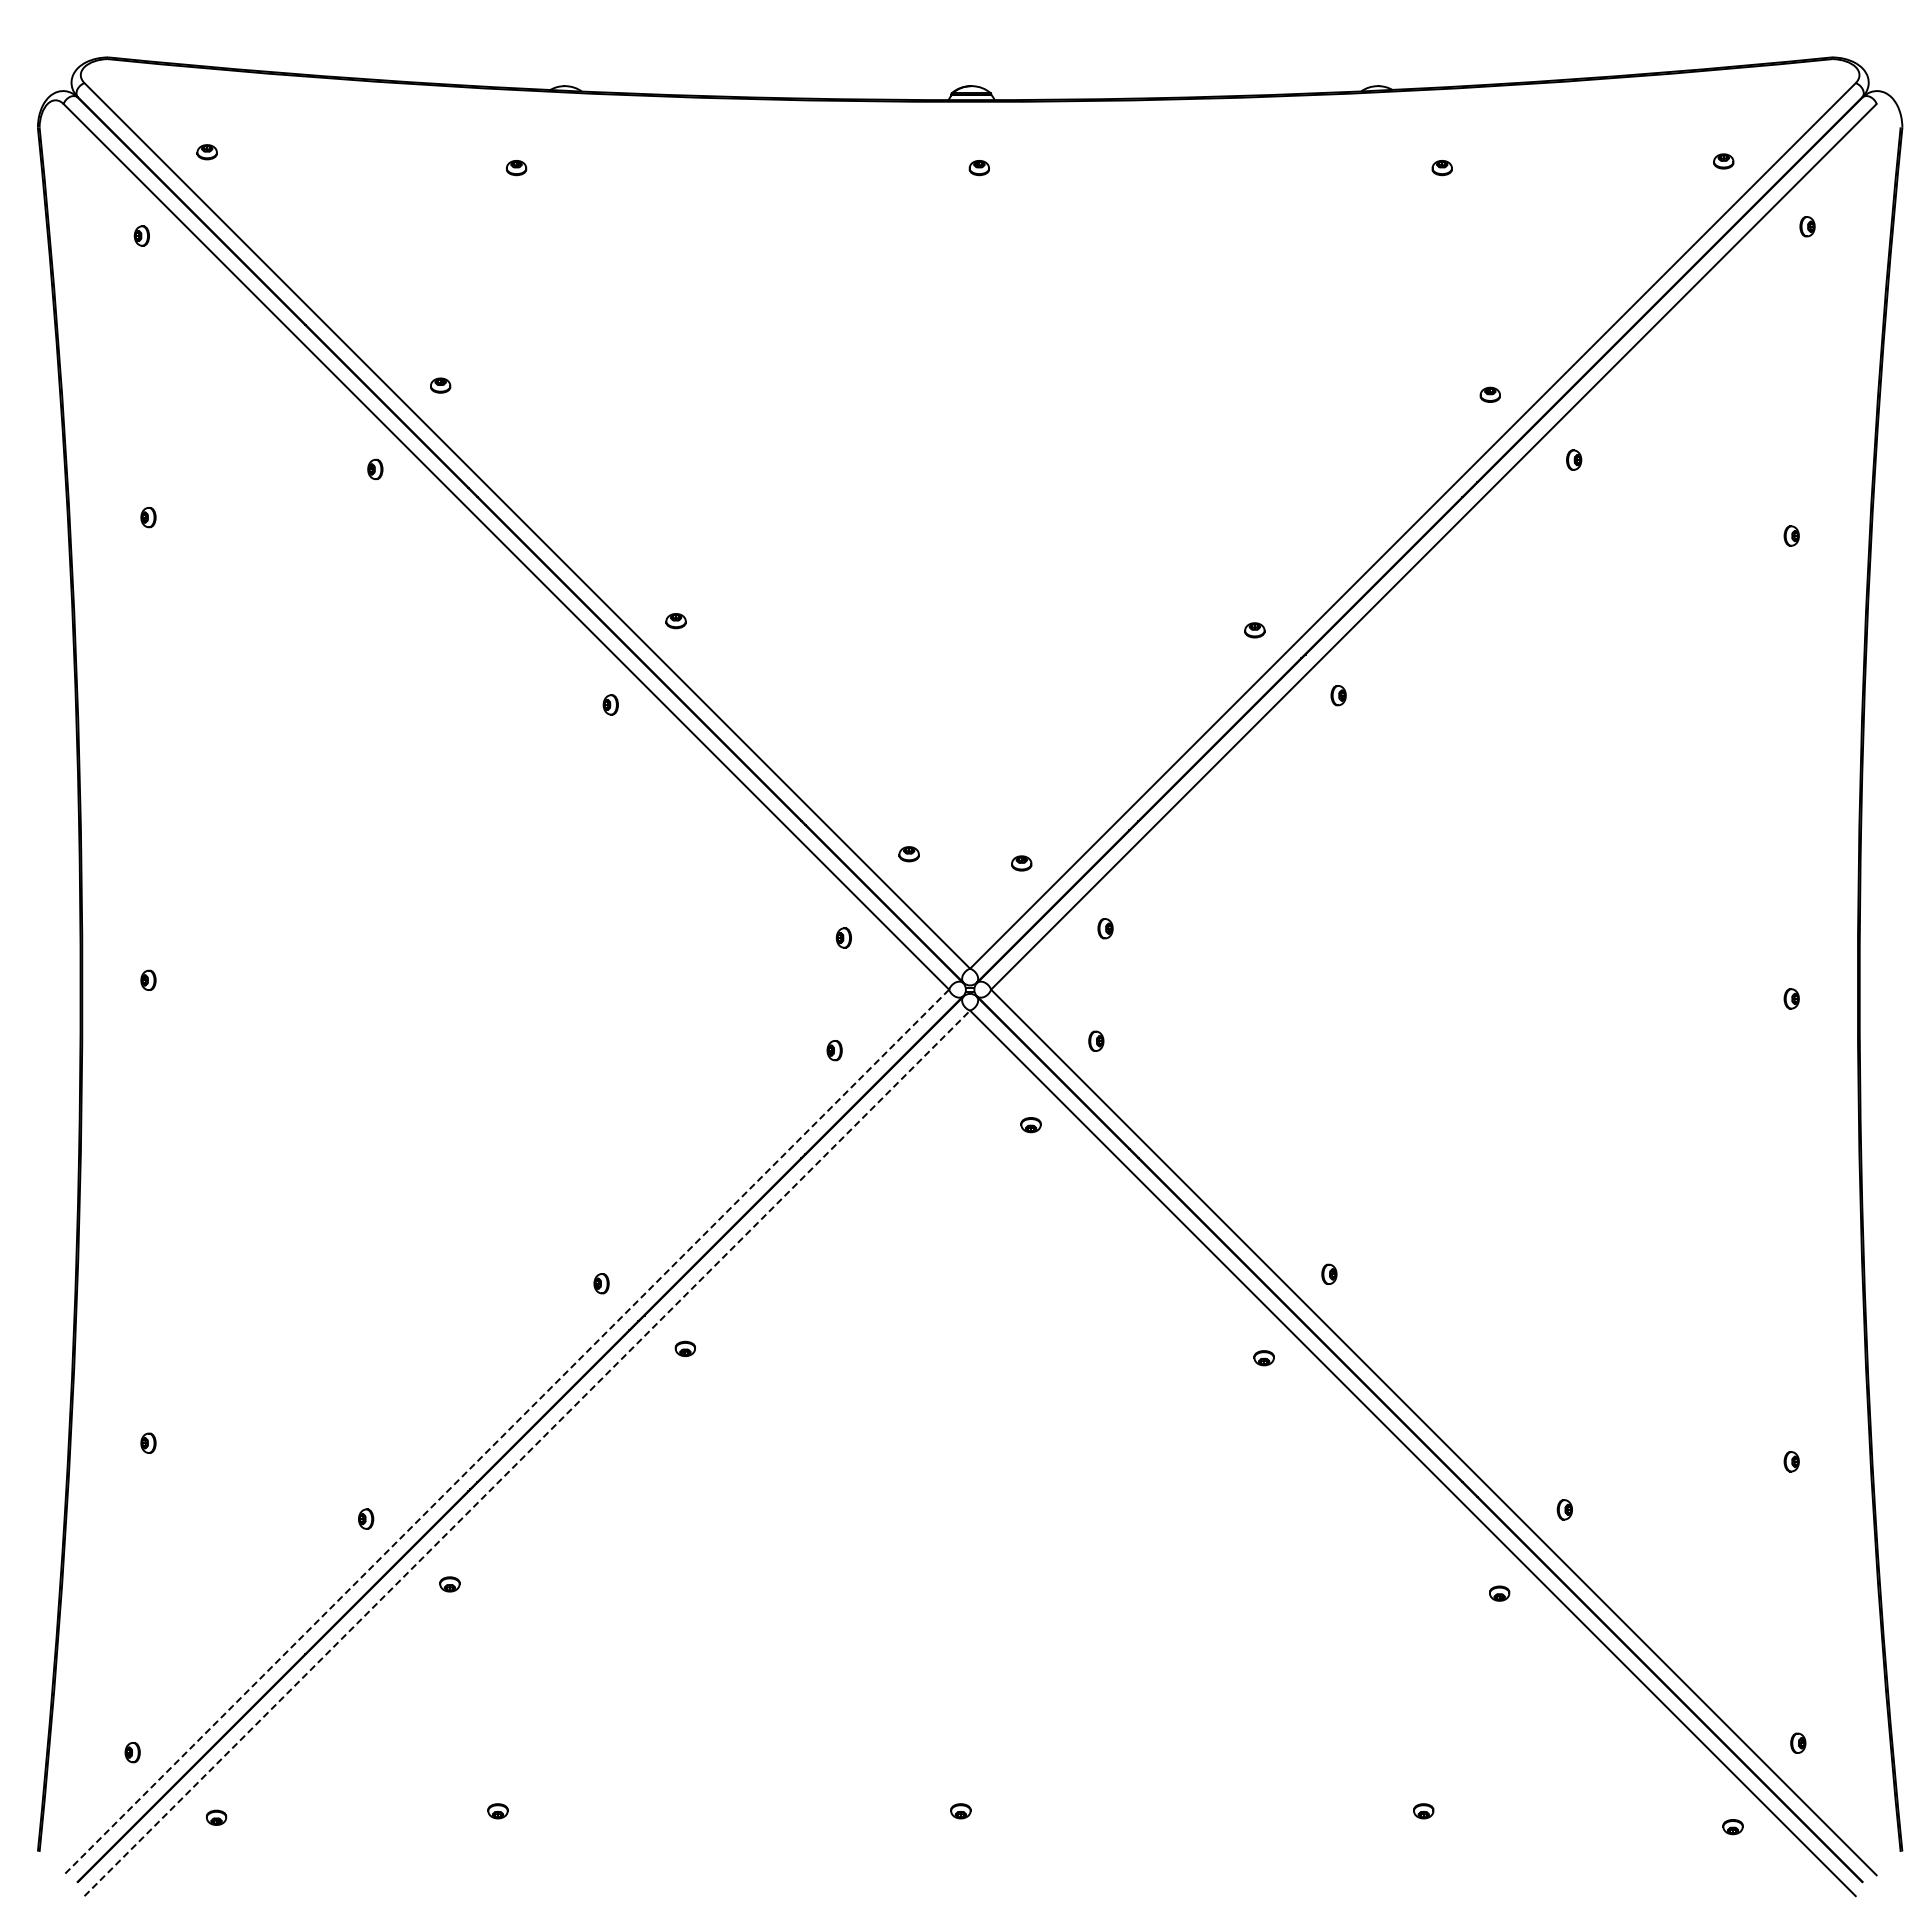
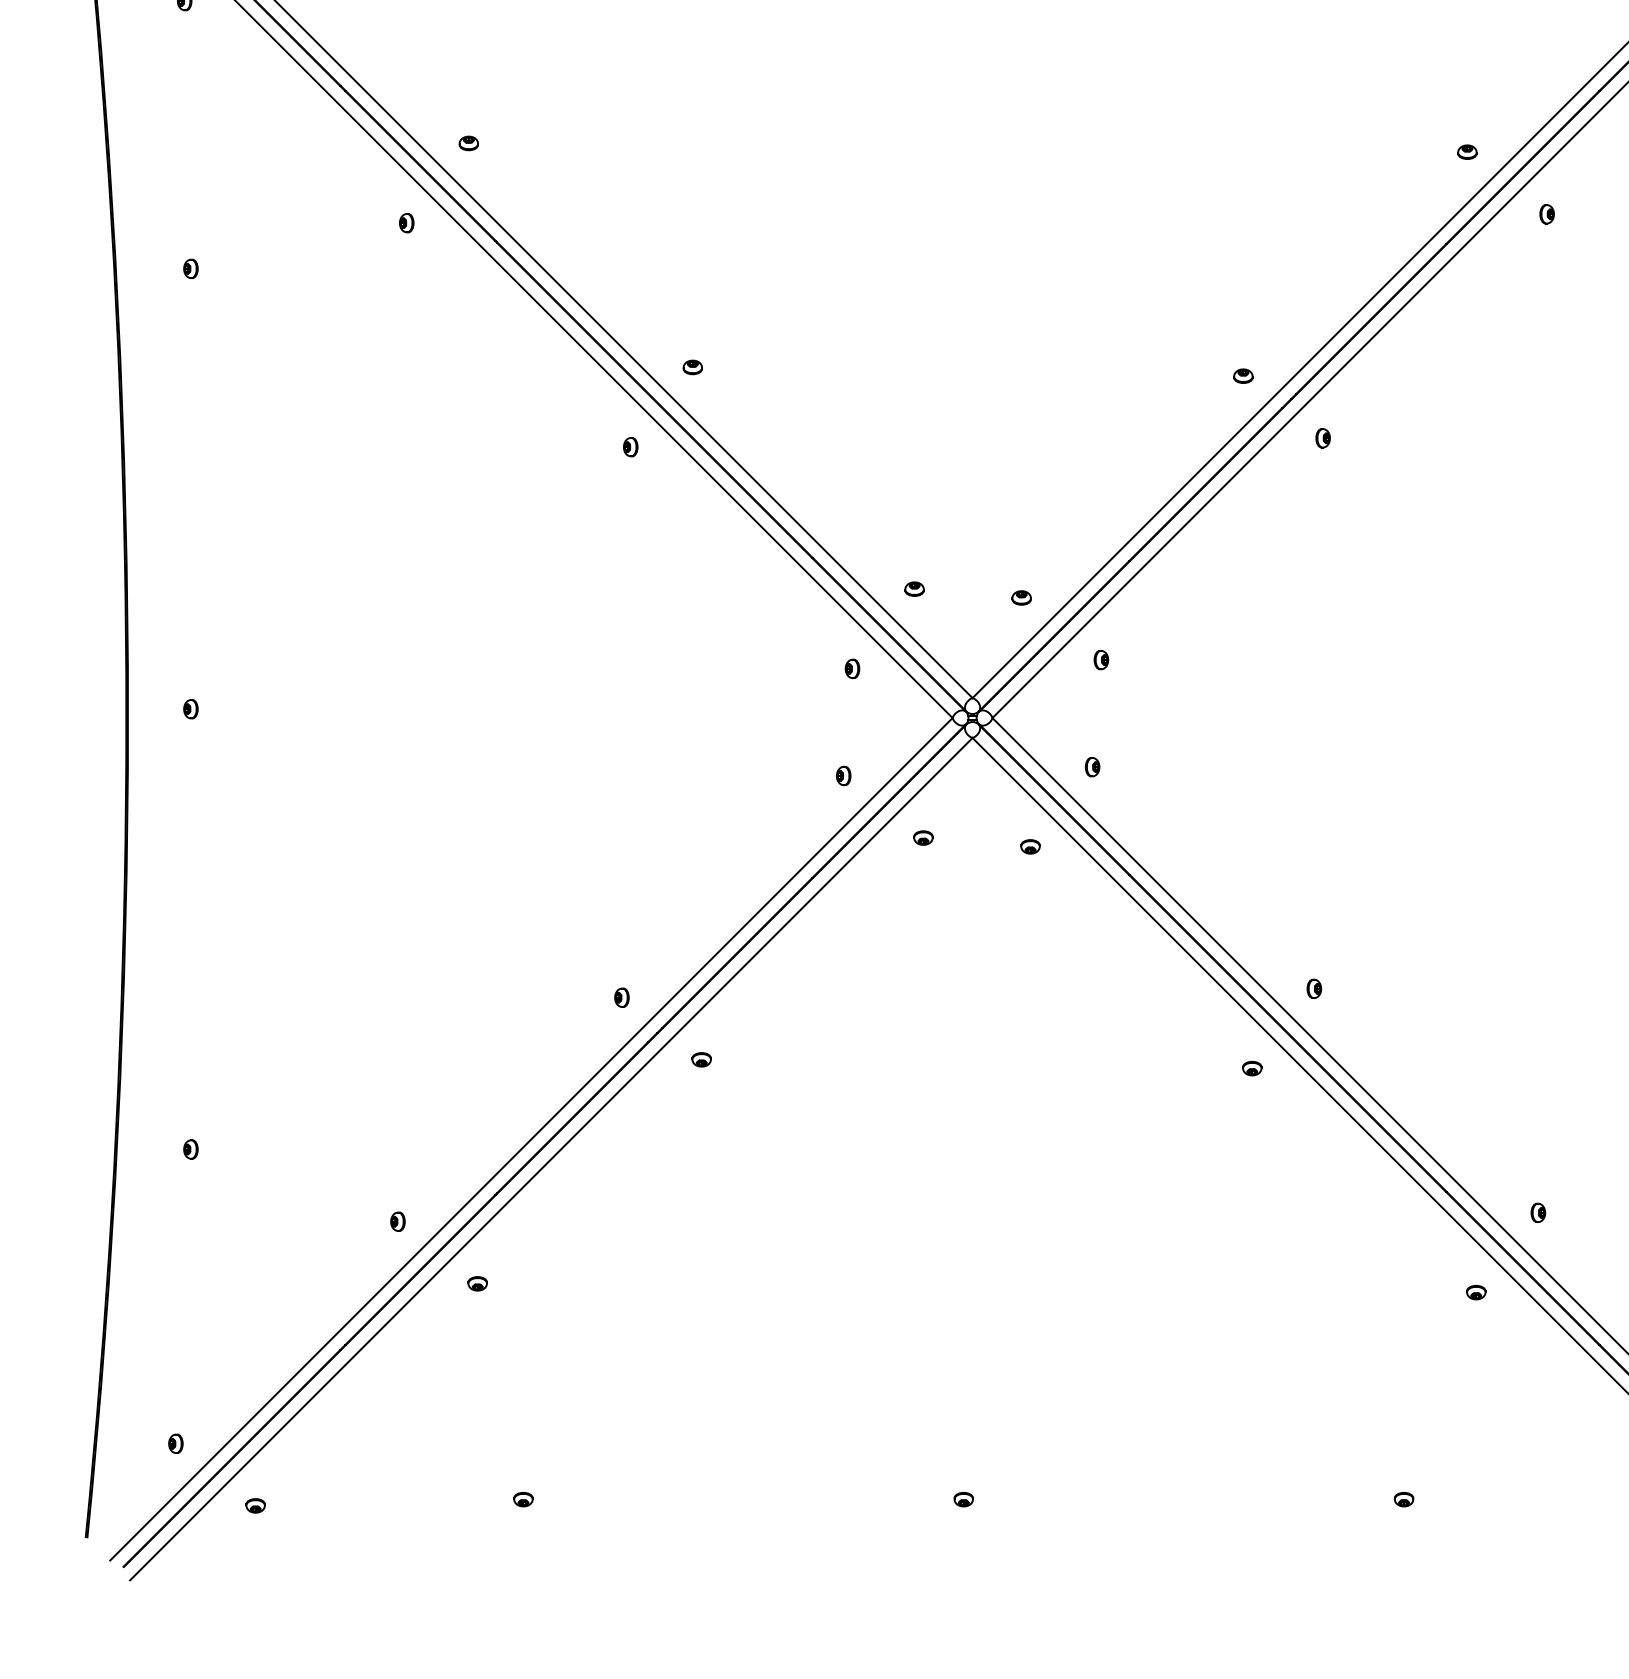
part: (918, 1115) -> (923, 837), added
line: (506, 1432) -> (531, 1139), dashed -> solid
line: (527, 1453) -> (551, 1159), dashed -> solid

